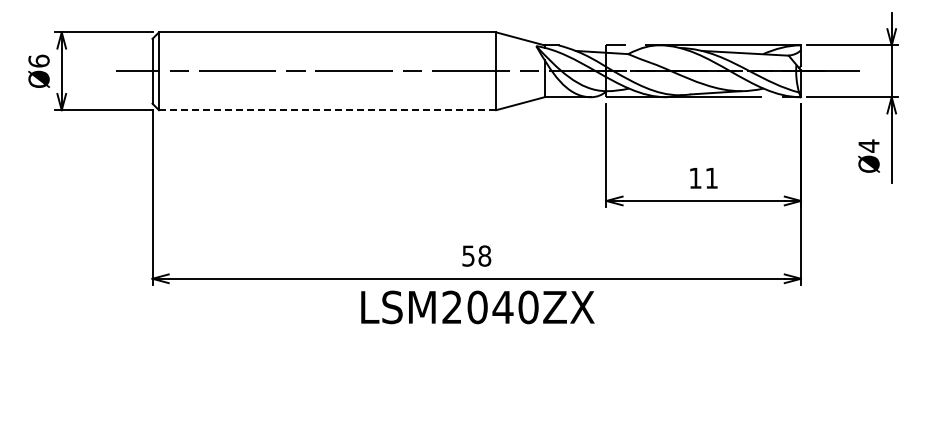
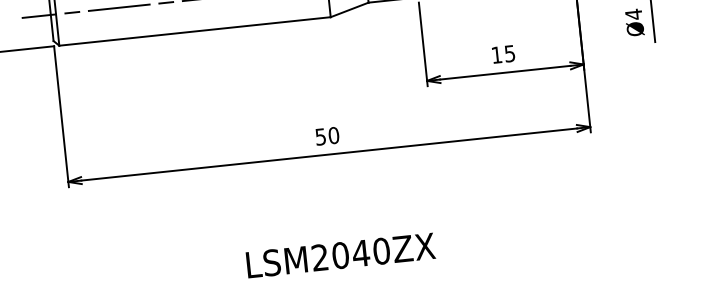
line: (327, 110) -> (194, 31), dashed -> solid
text: (711, 178) -> (509, 53), 11 -> 15
text: (484, 255) -> (333, 135), 58 -> 50
text: (477, 307) -> (340, 255), moved

